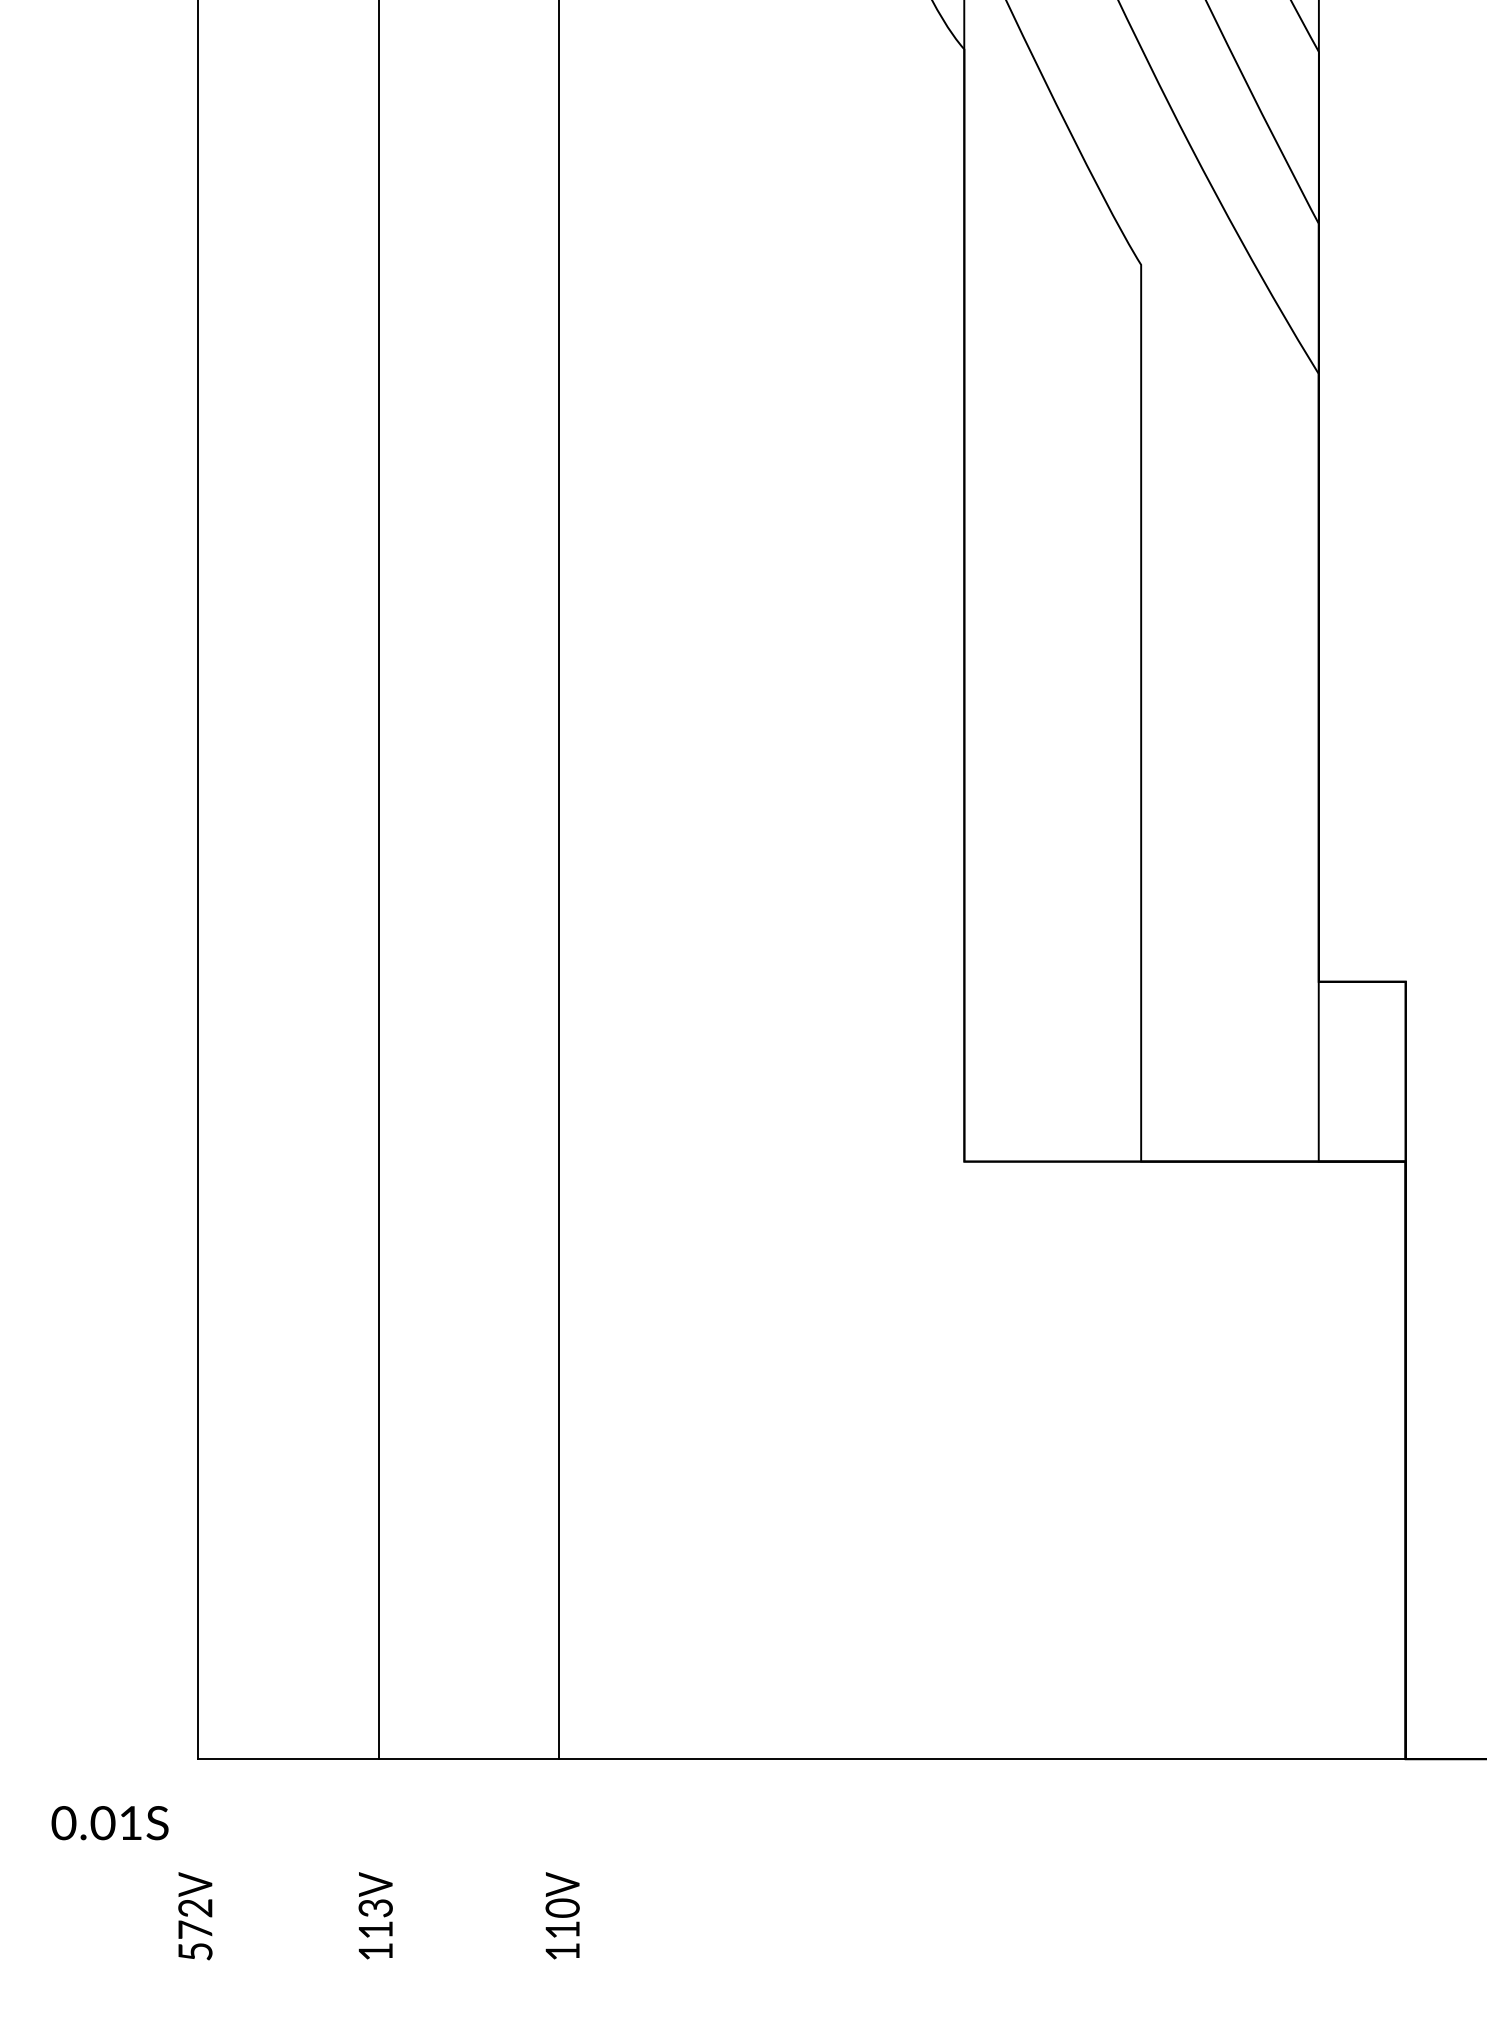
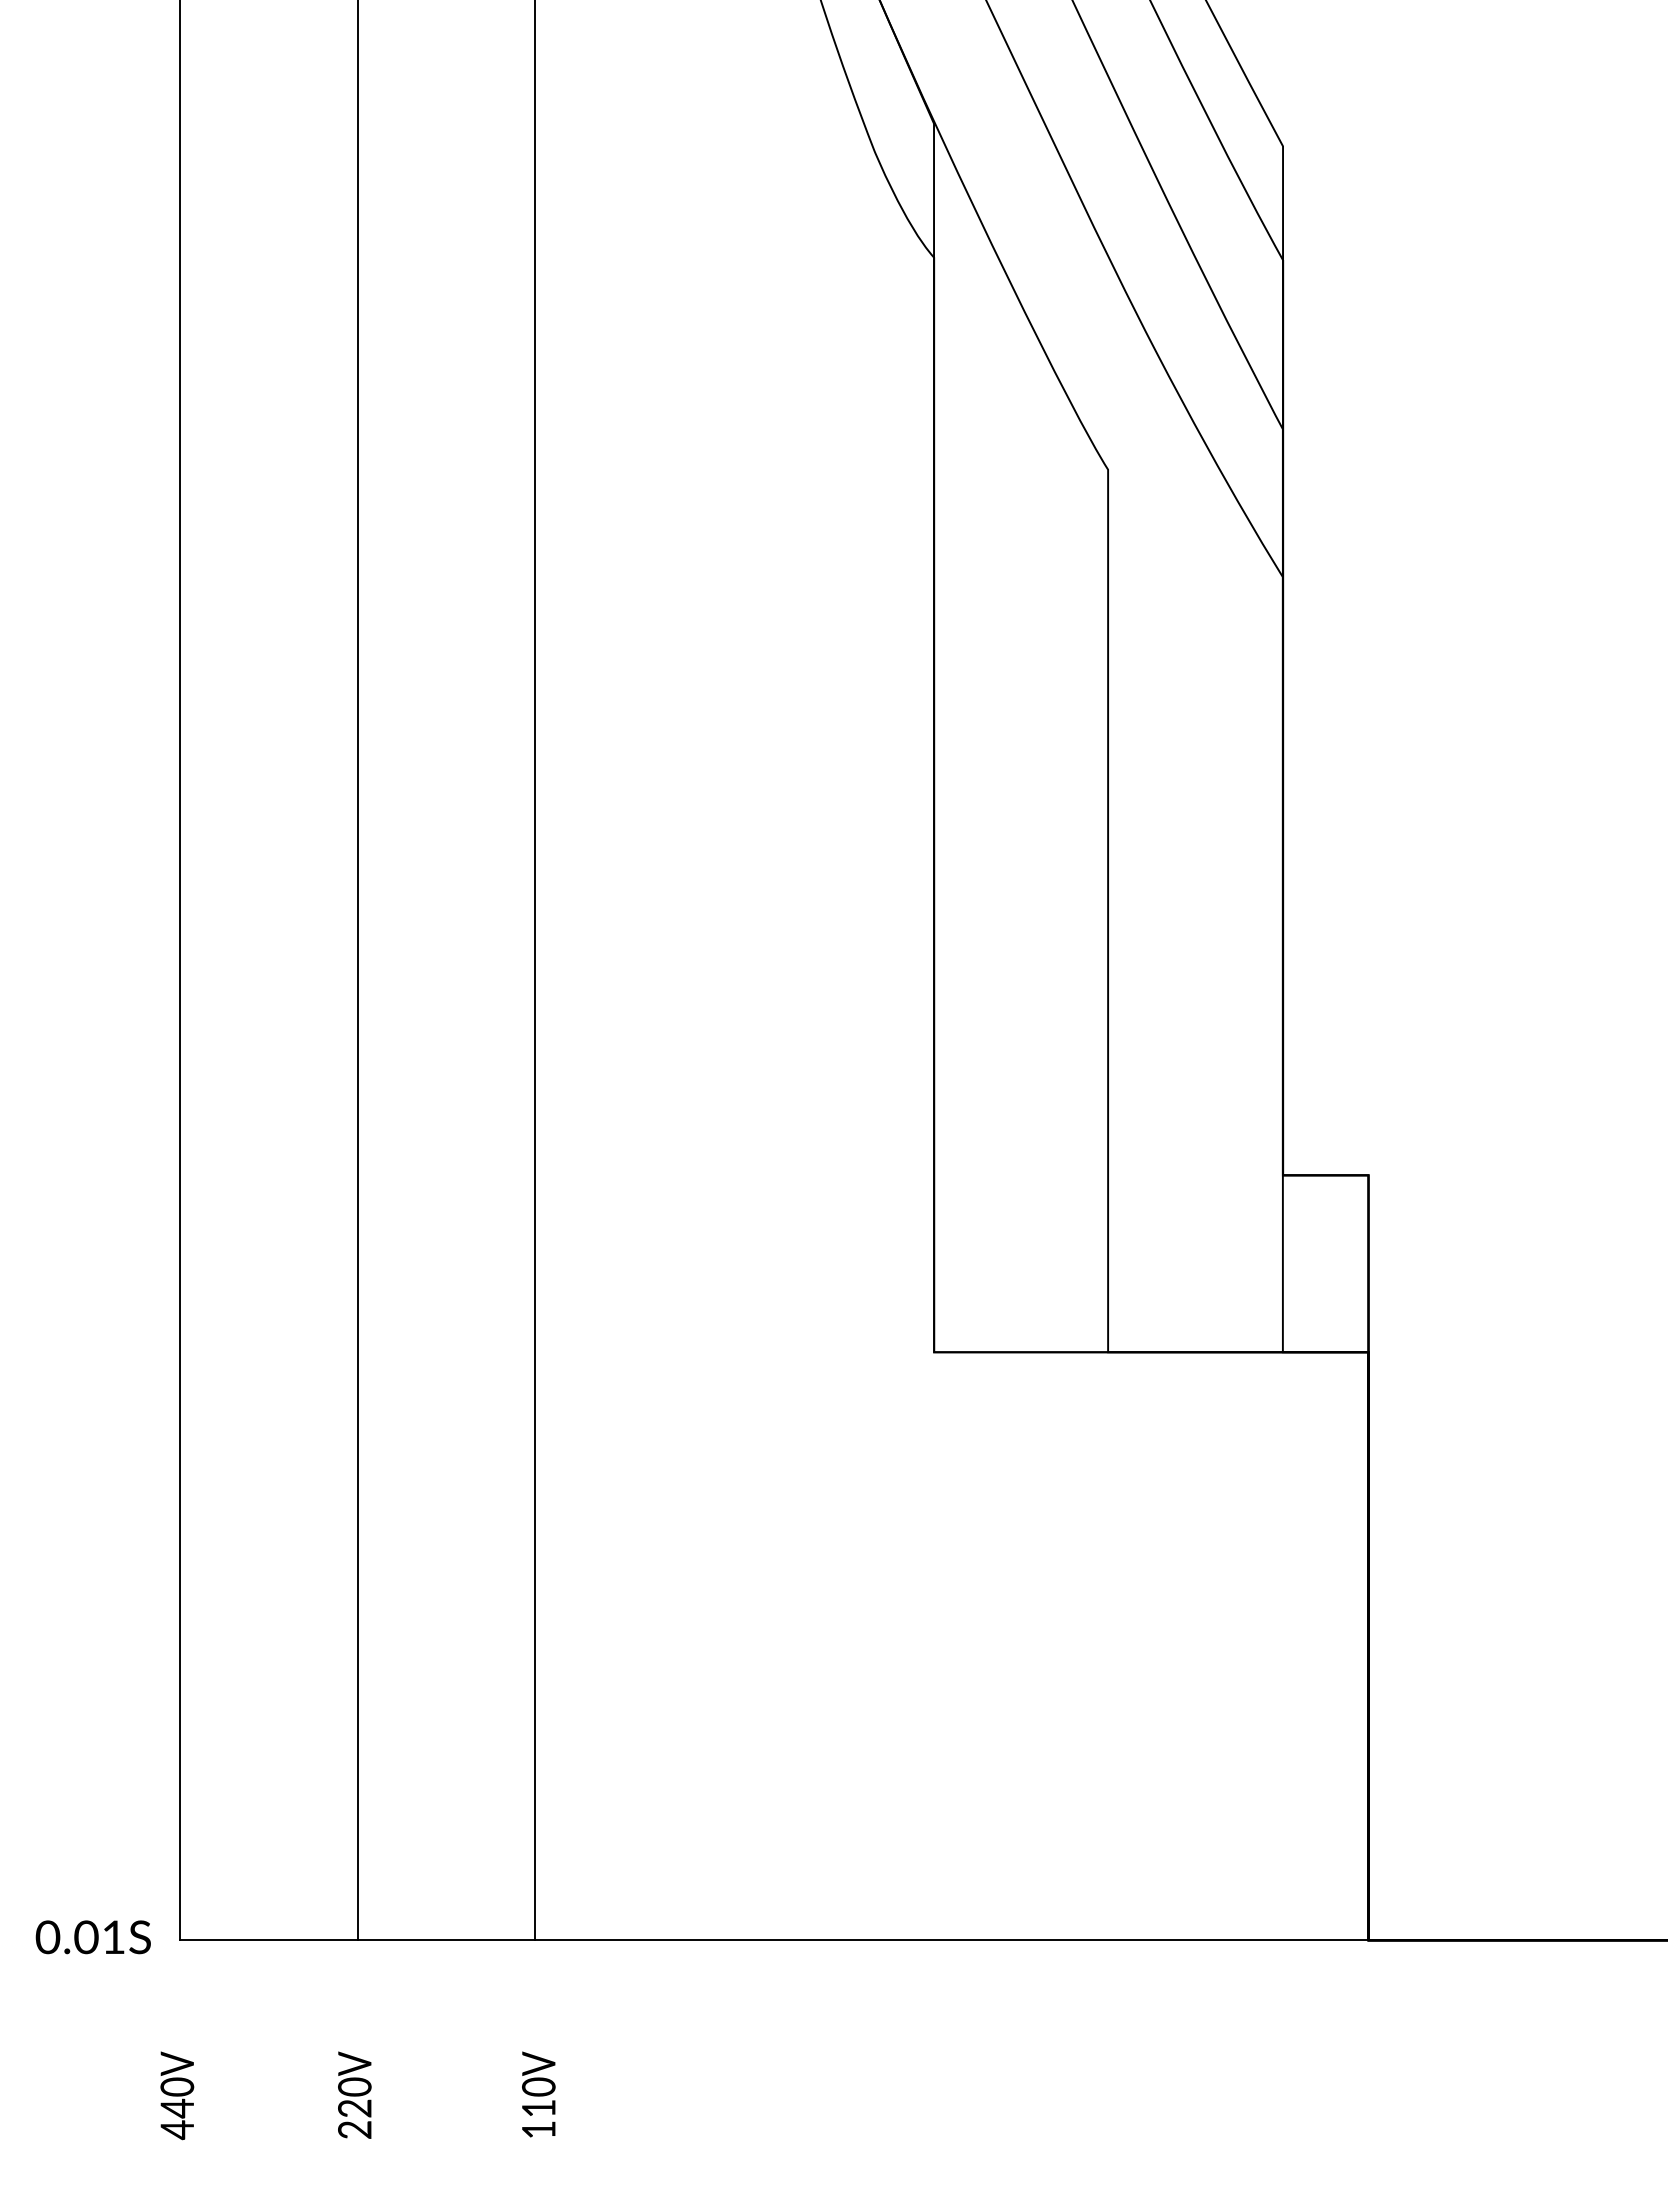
text: (109, 1823) -> (92, 1937), moved
text: (375, 1928) -> (354, 2107), 113V -> 220V
text: (195, 1929) -> (177, 2108), 572V -> 440V

